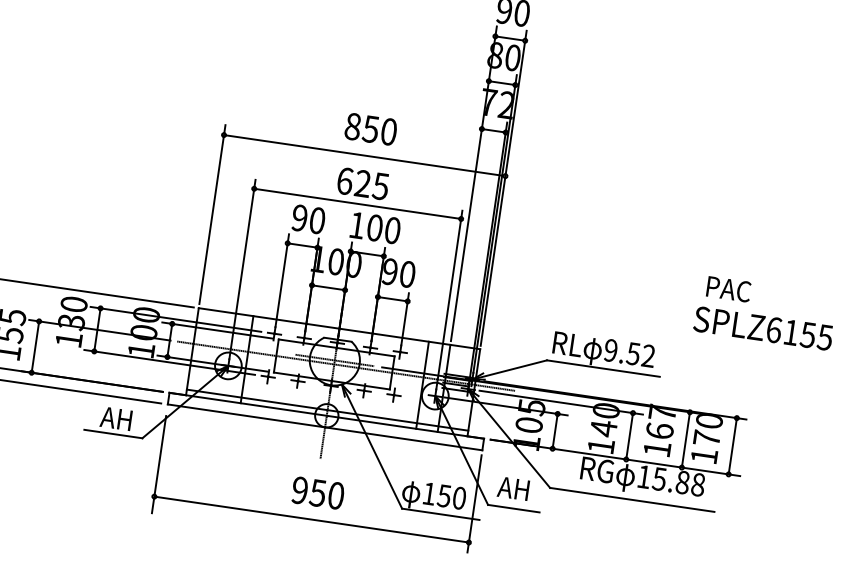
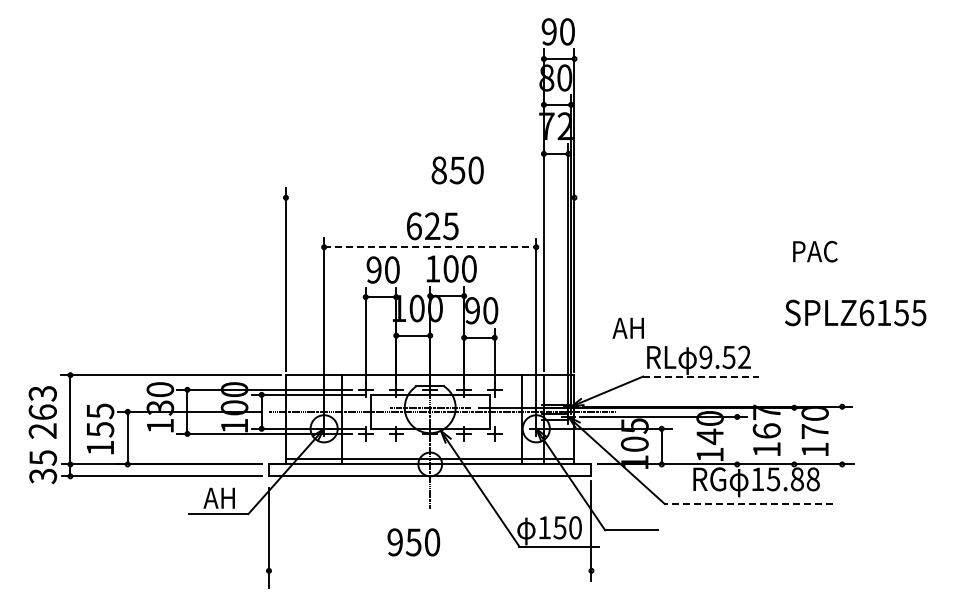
text: (370, 129) -> (457, 170), moved
line: (365, 155) -> (430, 197), removed
line: (357, 204) -> (430, 247), solid -> dashed
text: (729, 289) -> (815, 251), moved
line: (602, 368) -> (700, 376), solid -> dashed
line: (629, 436) -> (737, 440), removed
line: (686, 439) -> (794, 435), removed
line: (733, 445) -> (842, 434), removed
text: (512, 487) -> (627, 327), moved
text: (317, 493) -> (413, 542), moved
line: (631, 500) -> (748, 504), solid -> dashed
line: (310, 519) -> (429, 570), removed

